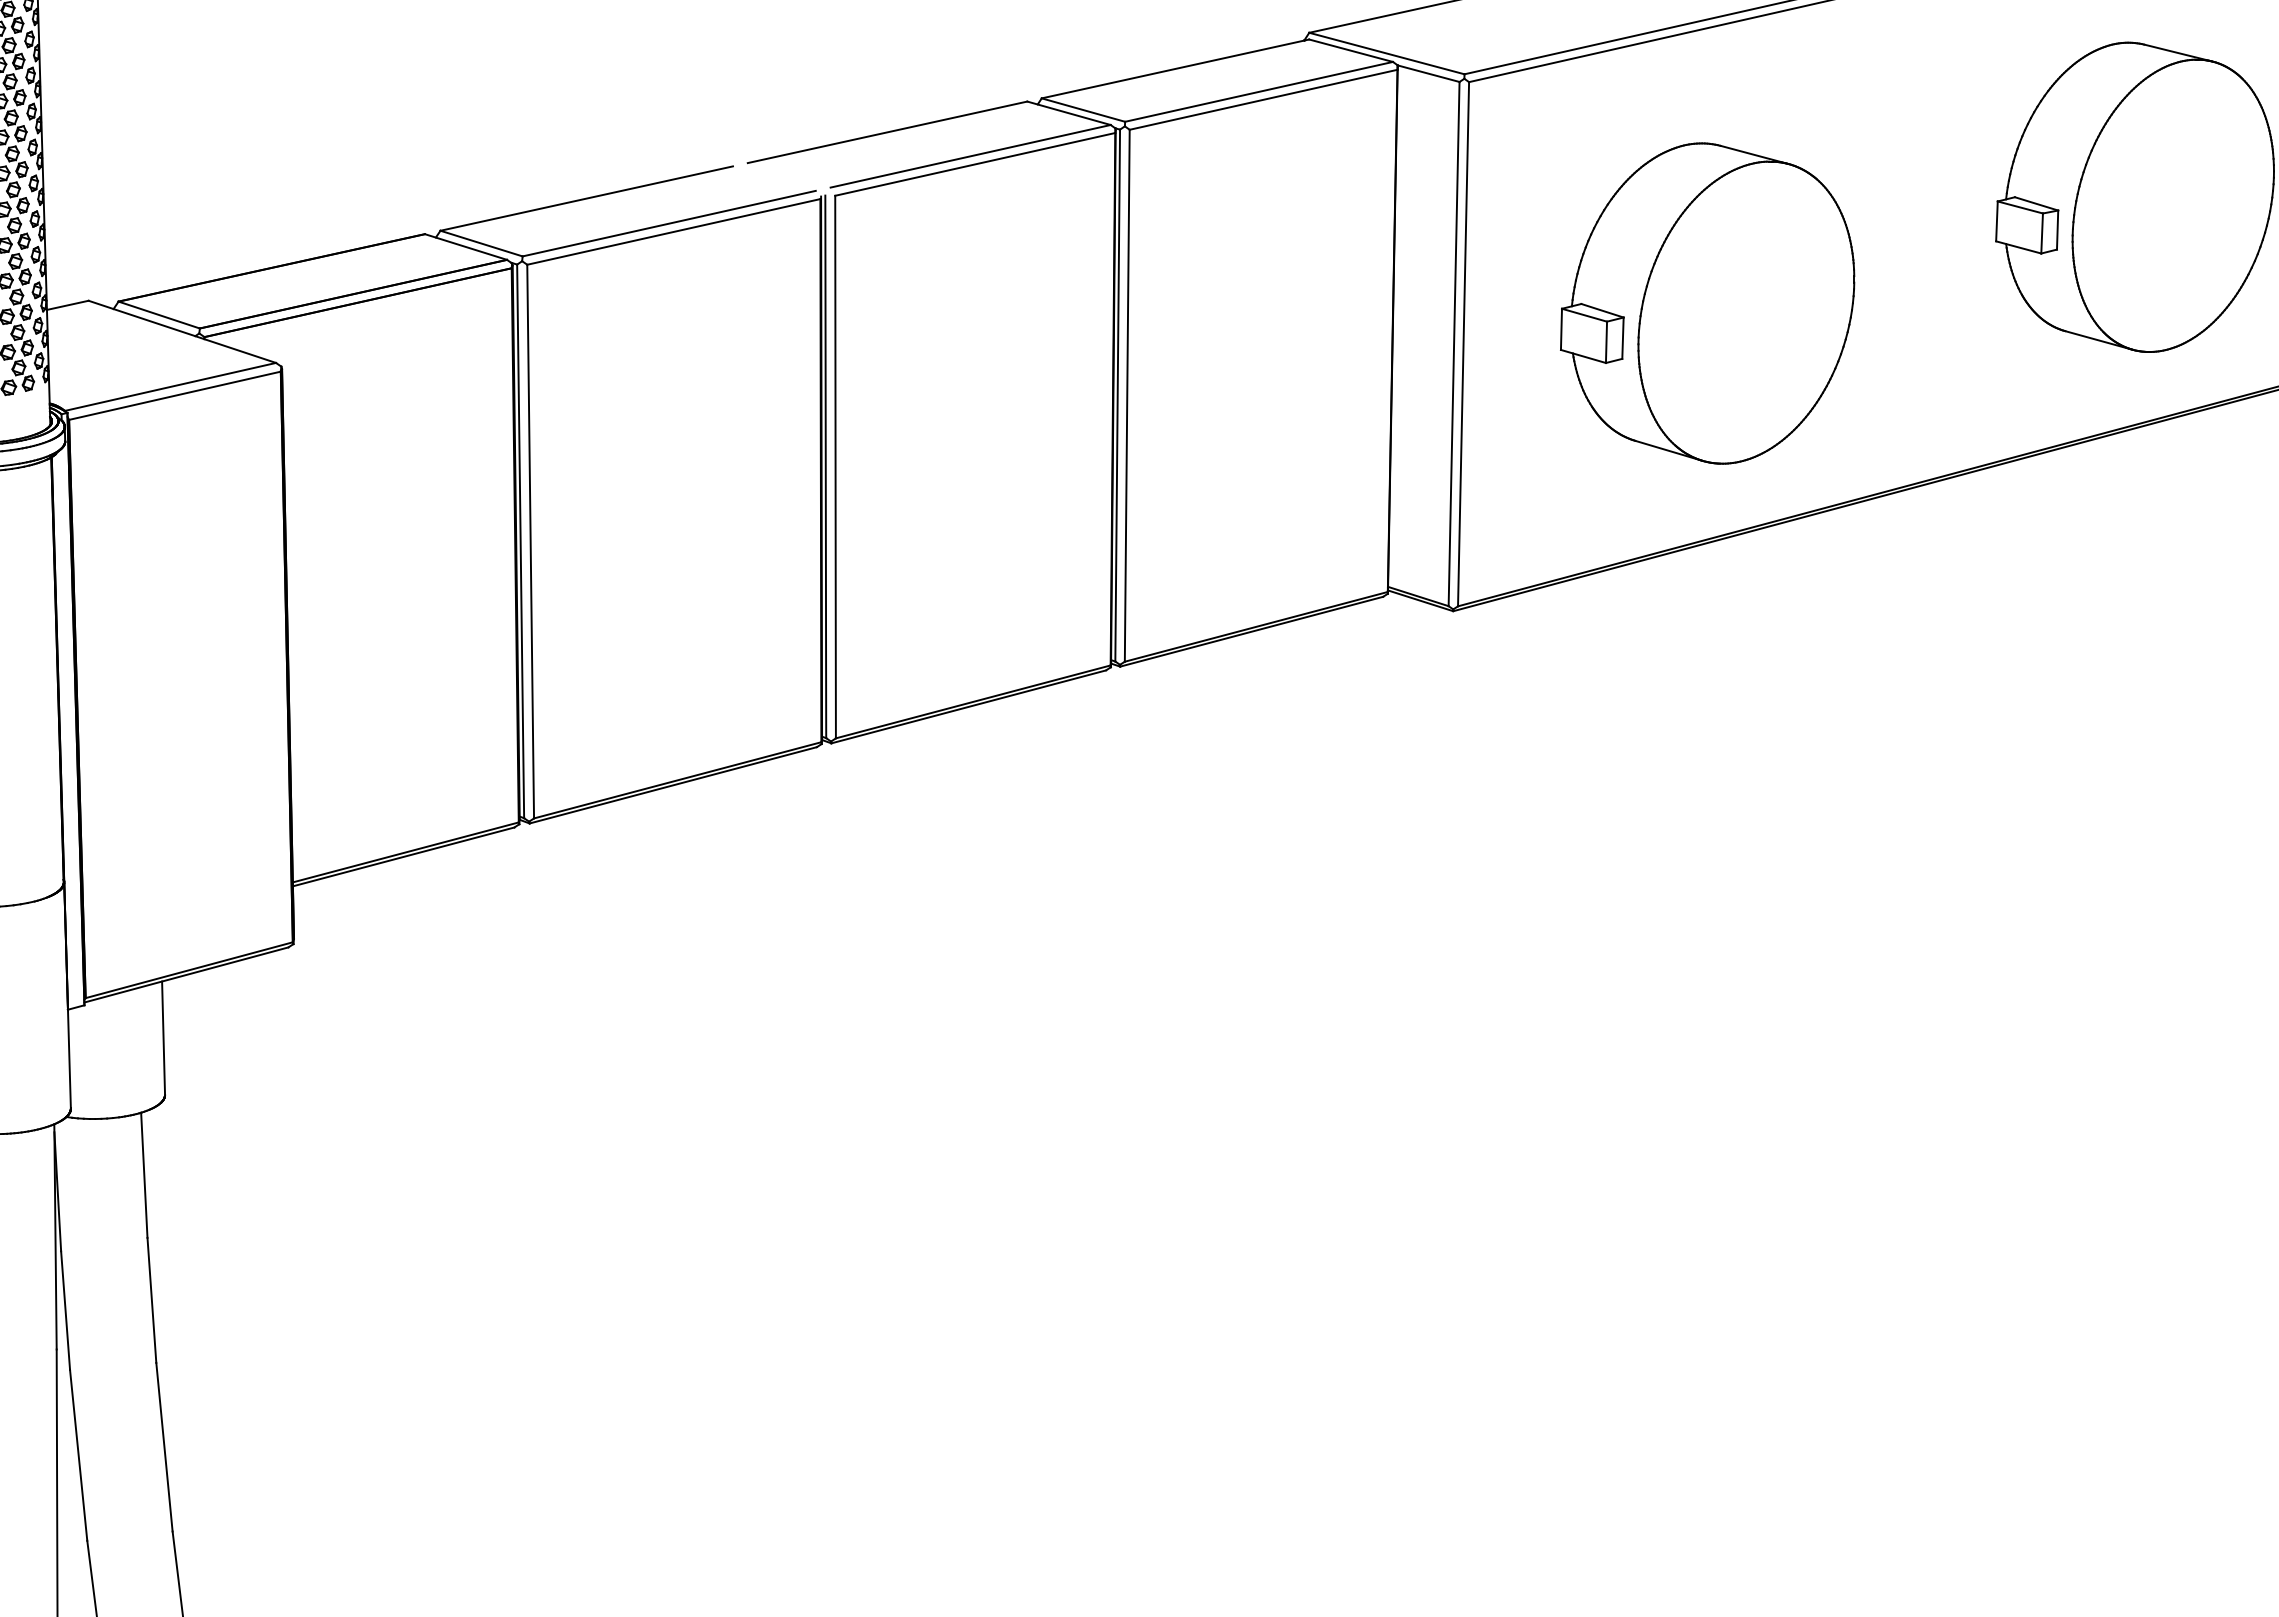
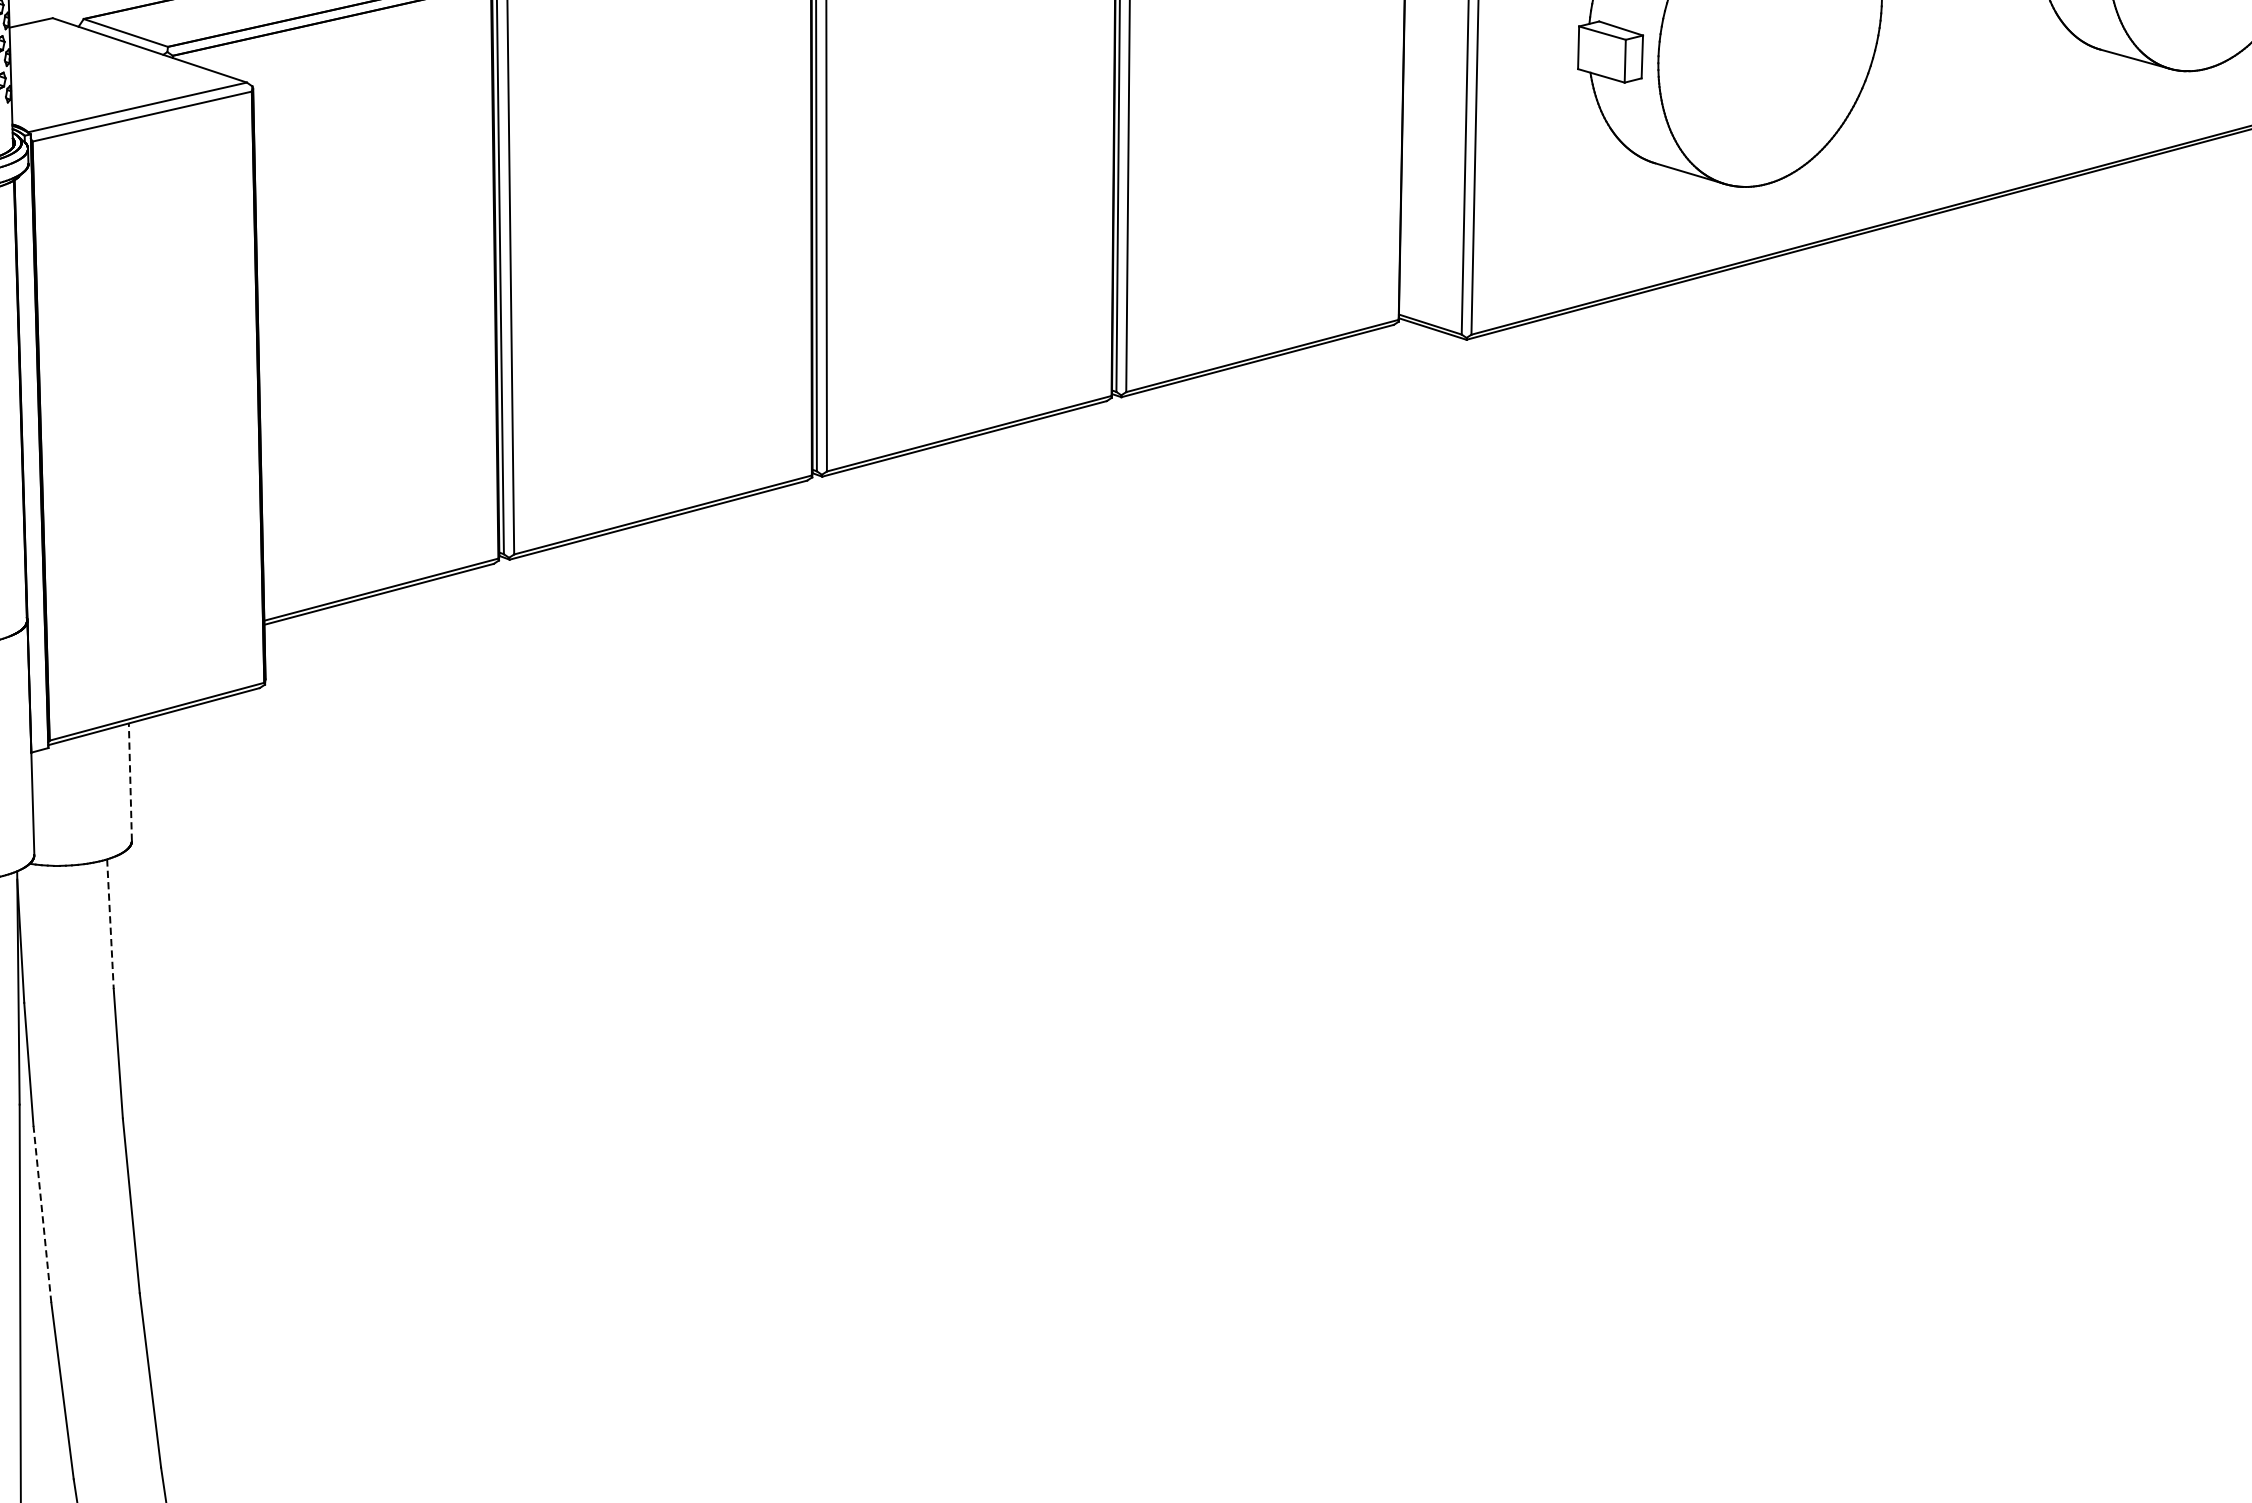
line: (163, 1038) -> (130, 782), solid -> dashed
line: (144, 1175) -> (110, 924), solid -> dashed
line: (78, 1455) -> (42, 1214), solid -> dashed

